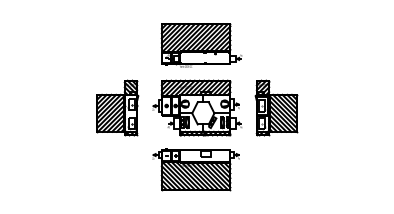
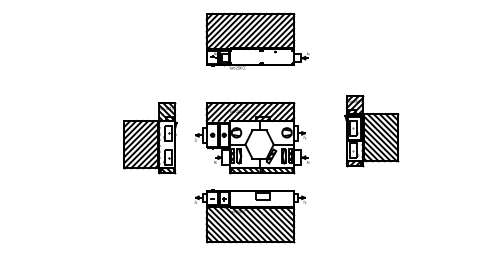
part: (201, 45) -> (257, 40), moved
part: (276, 108) -> (371, 131), moved

